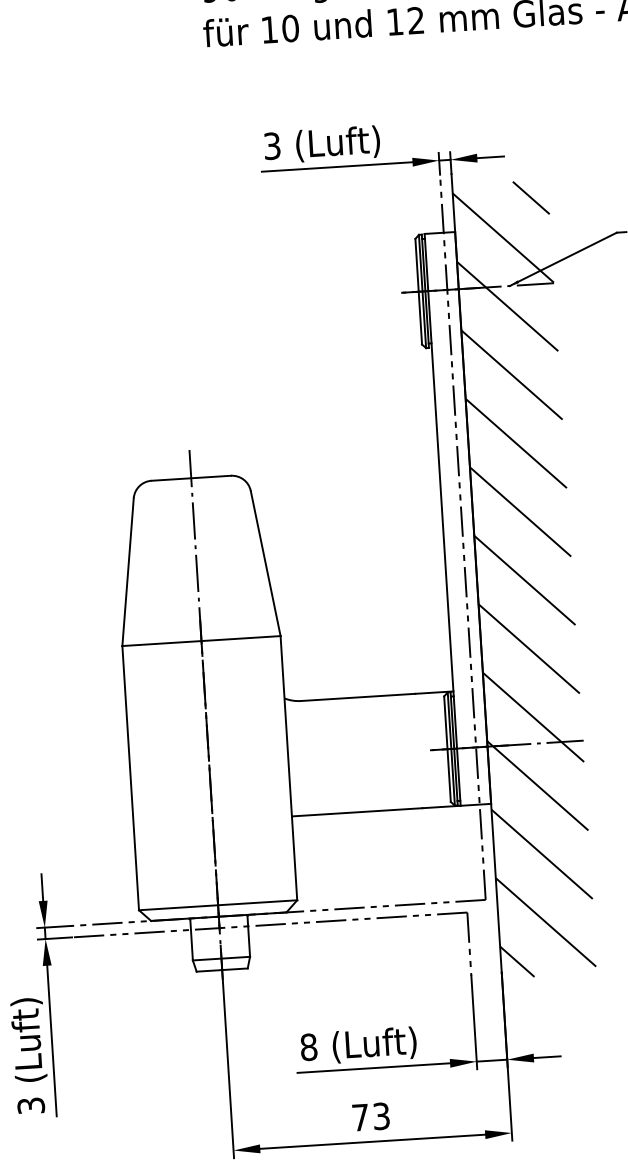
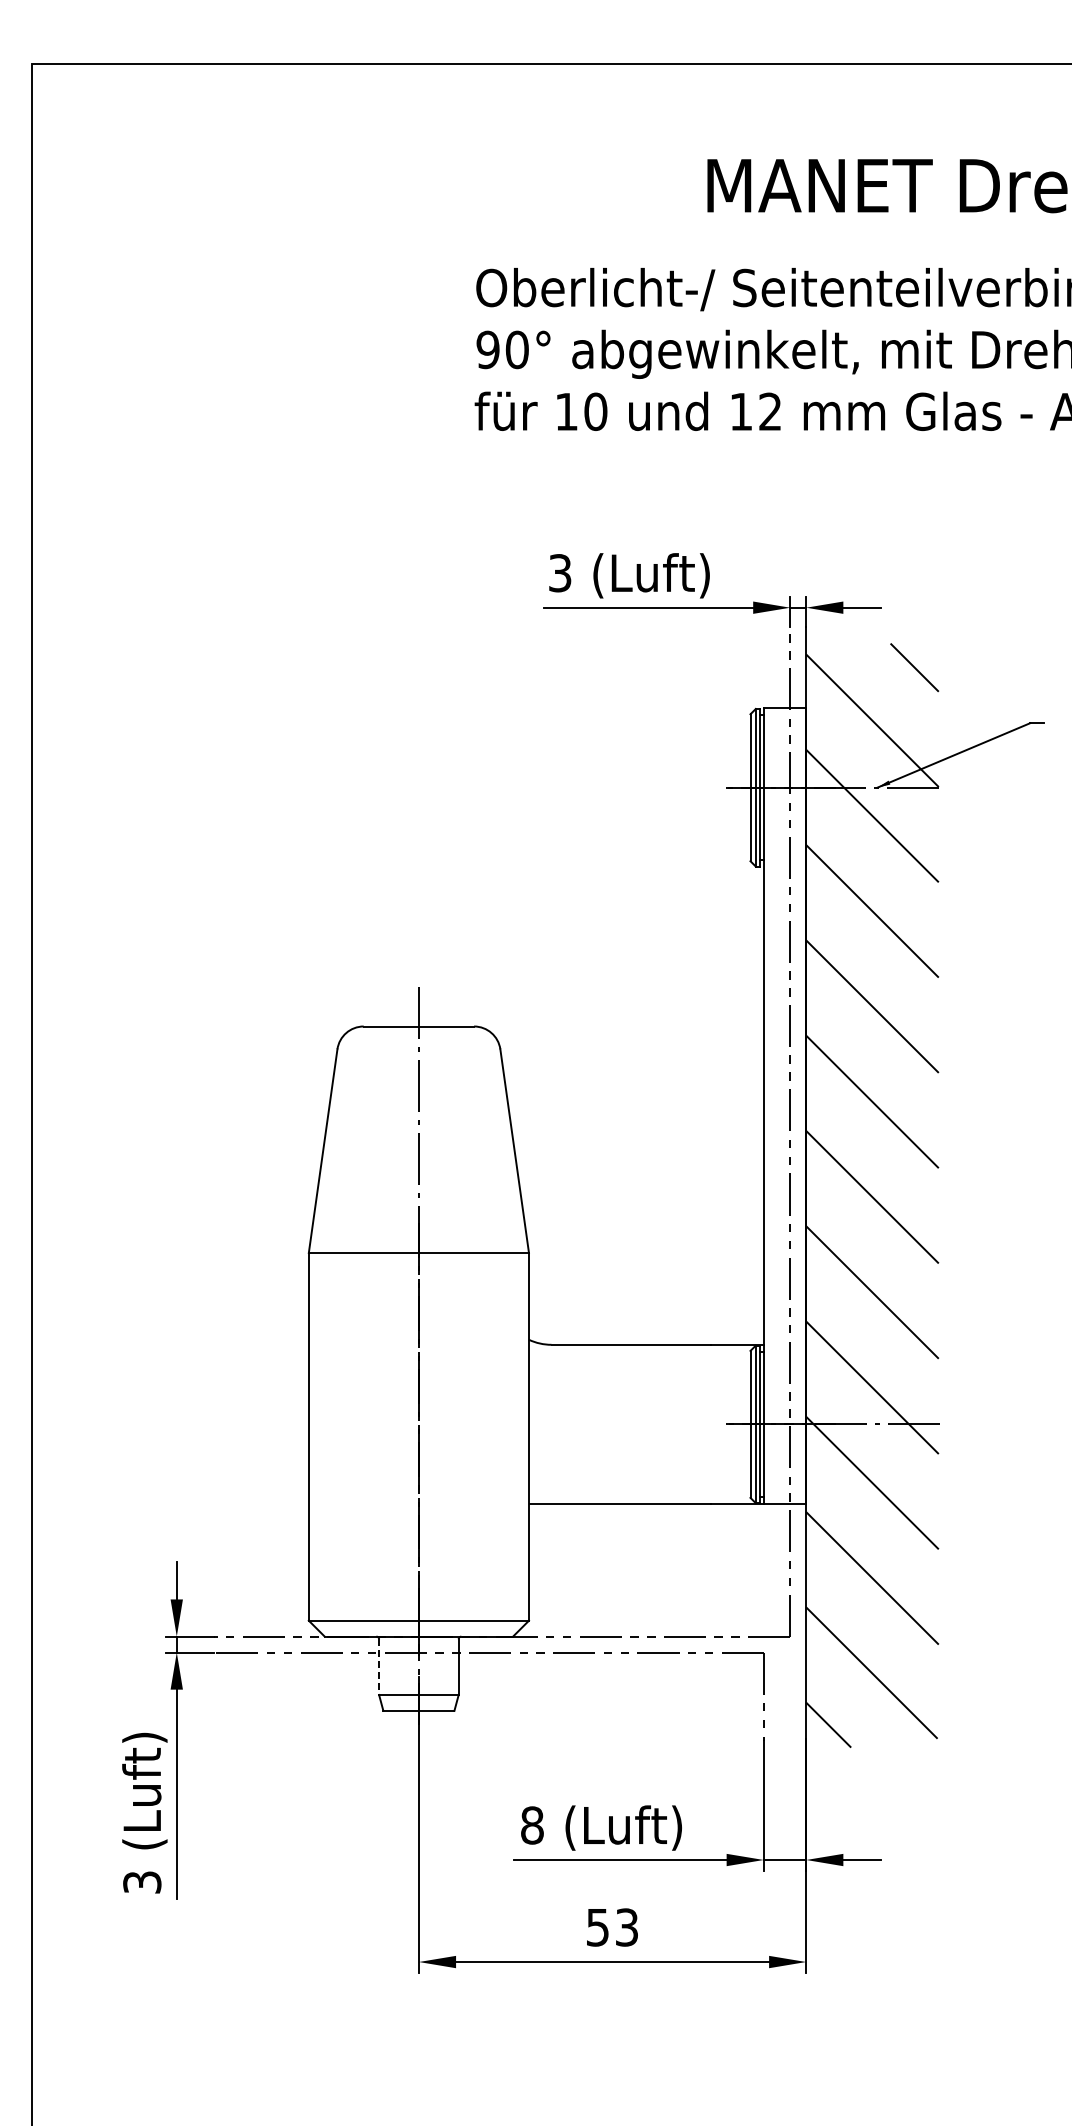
line: (191, 940) -> (379, 1667), solid -> dashed
text: (360, 1117) -> (597, 1927), 73 -> 53

